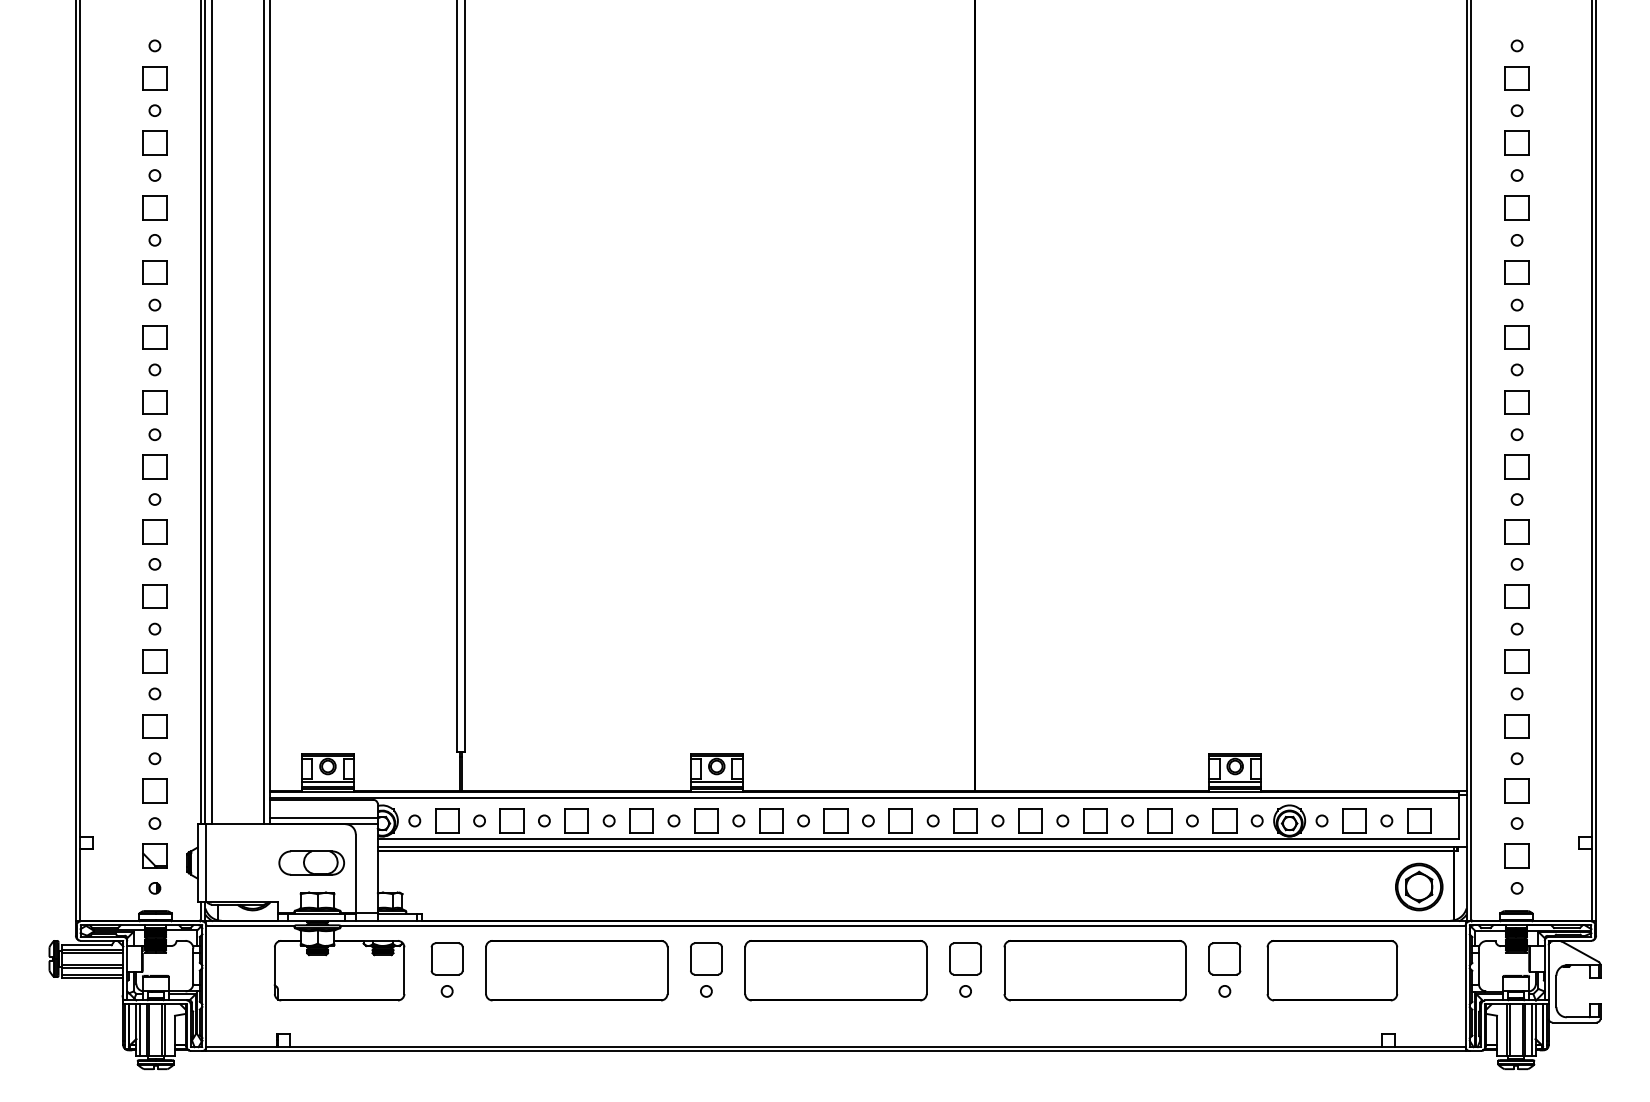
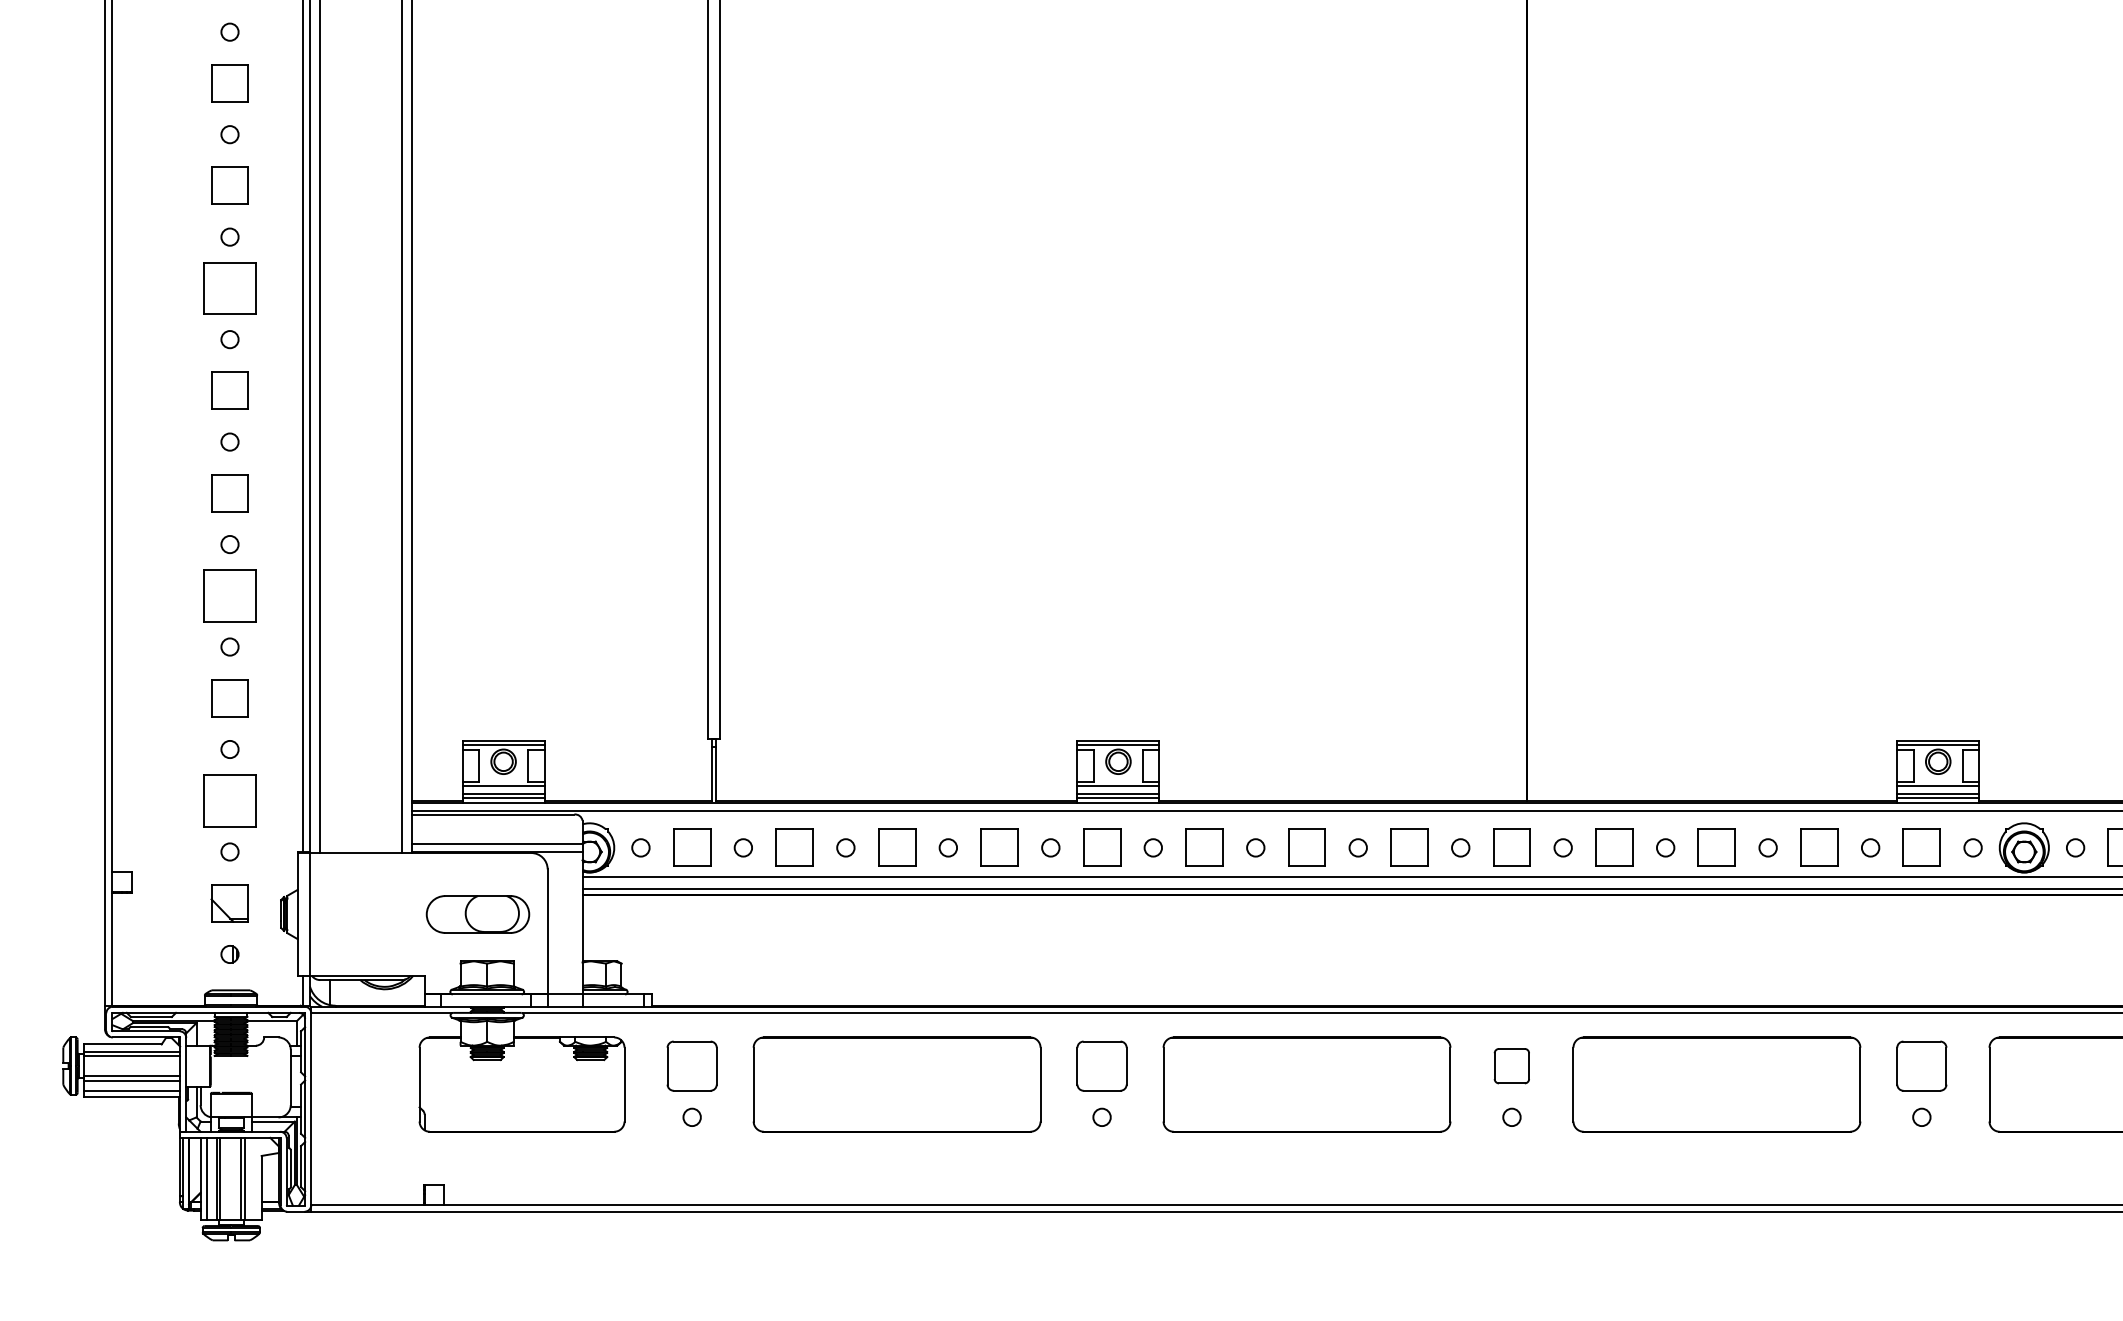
part: (154, 466) -> (229, 287), size x1.4
part: (154, 661) -> (229, 595), size x1.4
part: (154, 790) -> (229, 799), size x1.4
part: (965, 958) -> (1511, 1065), size x0.7

